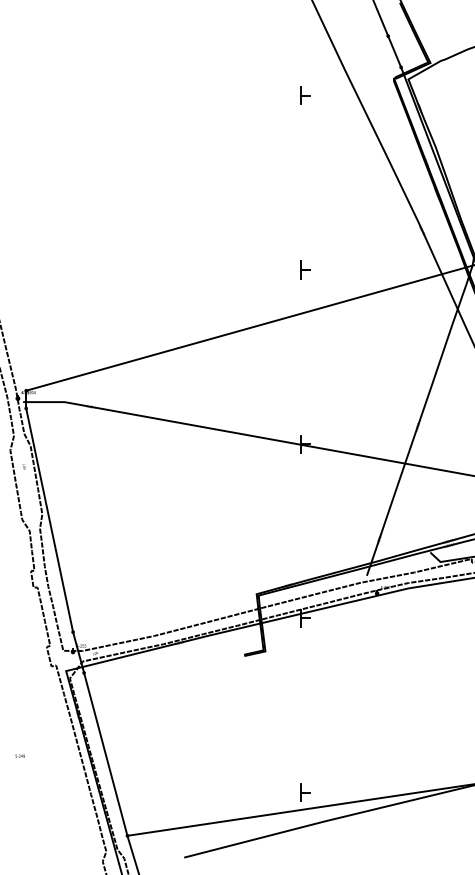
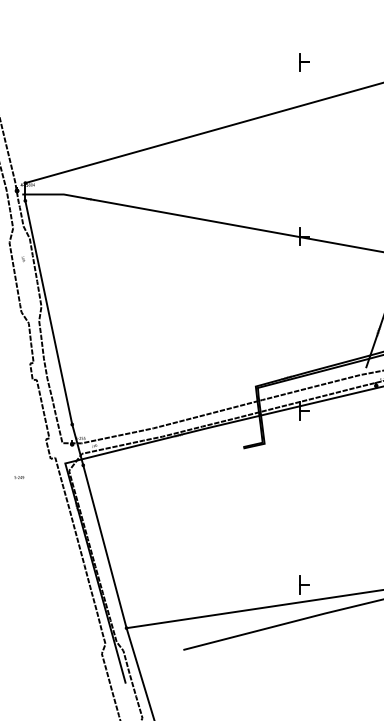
text: (19, 755) -> (18, 476), moved

